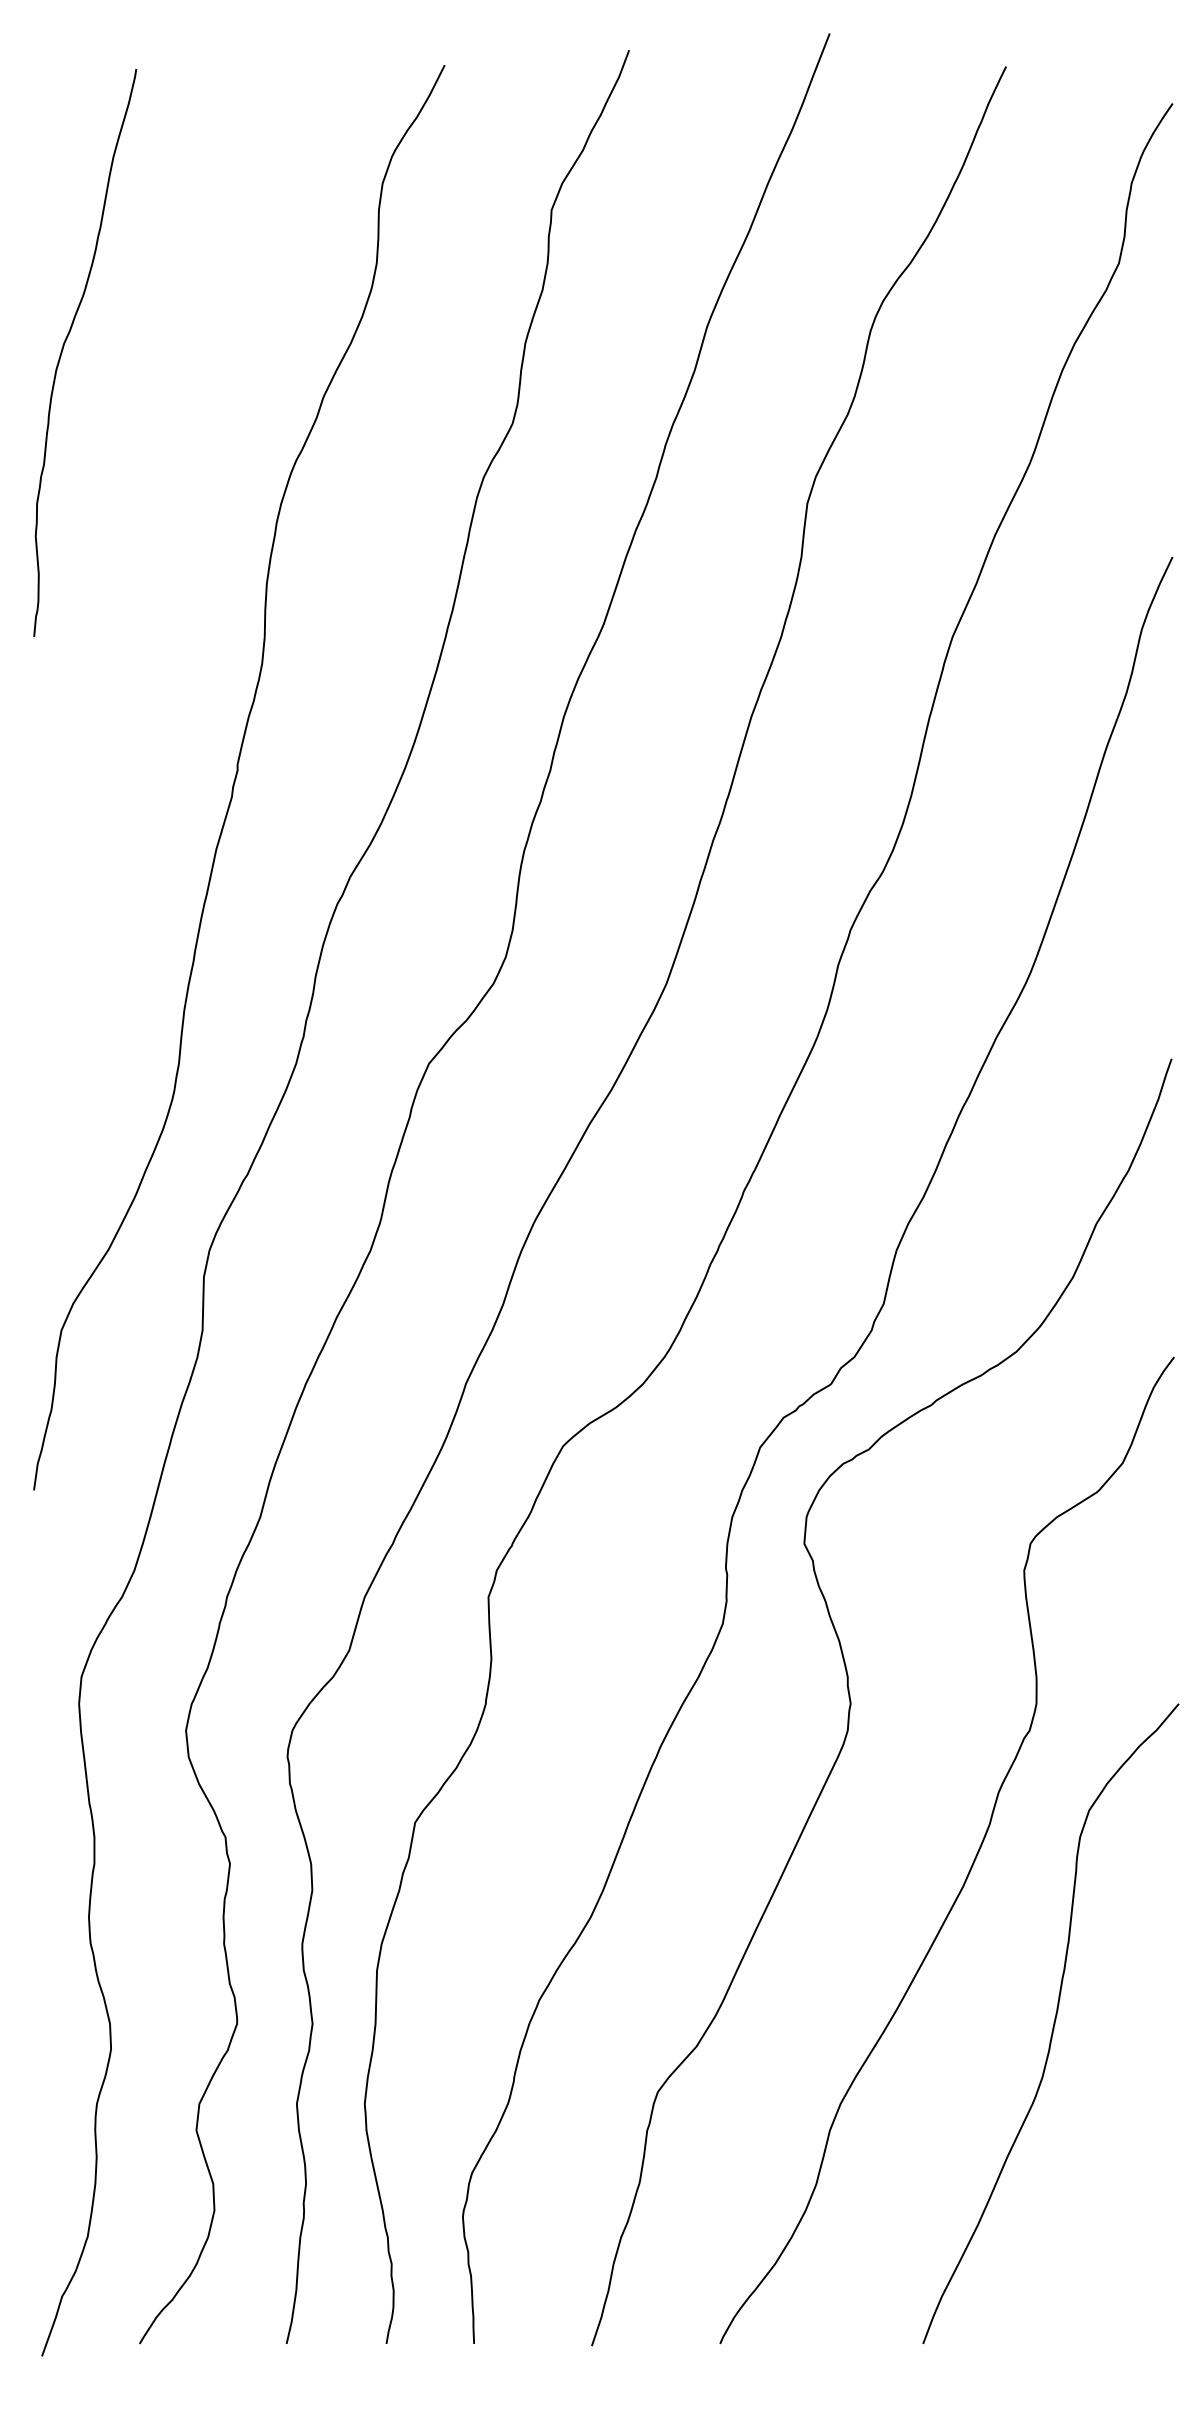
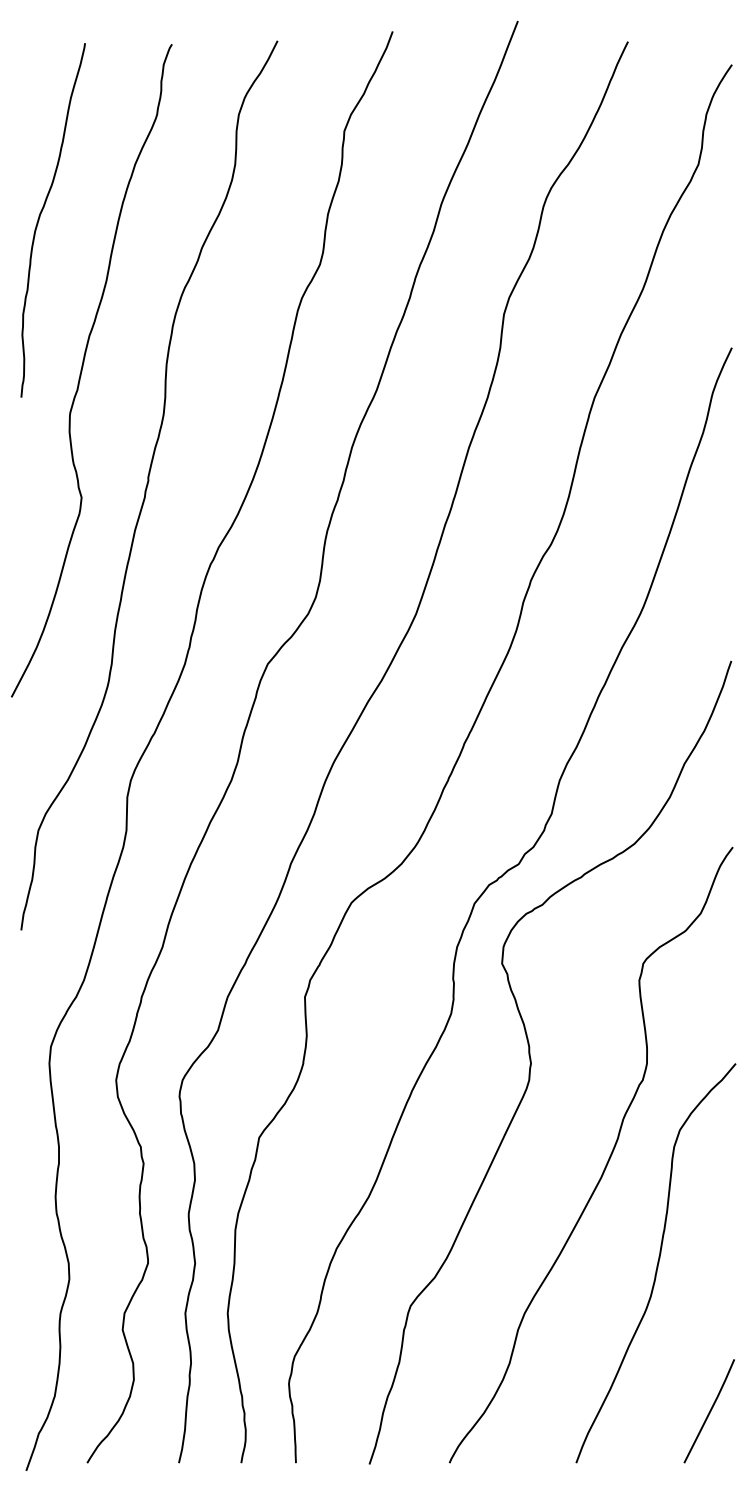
curve: (133, 588) -> (83, 367), added
line: (1136, 2261) -> (709, 1411), added

